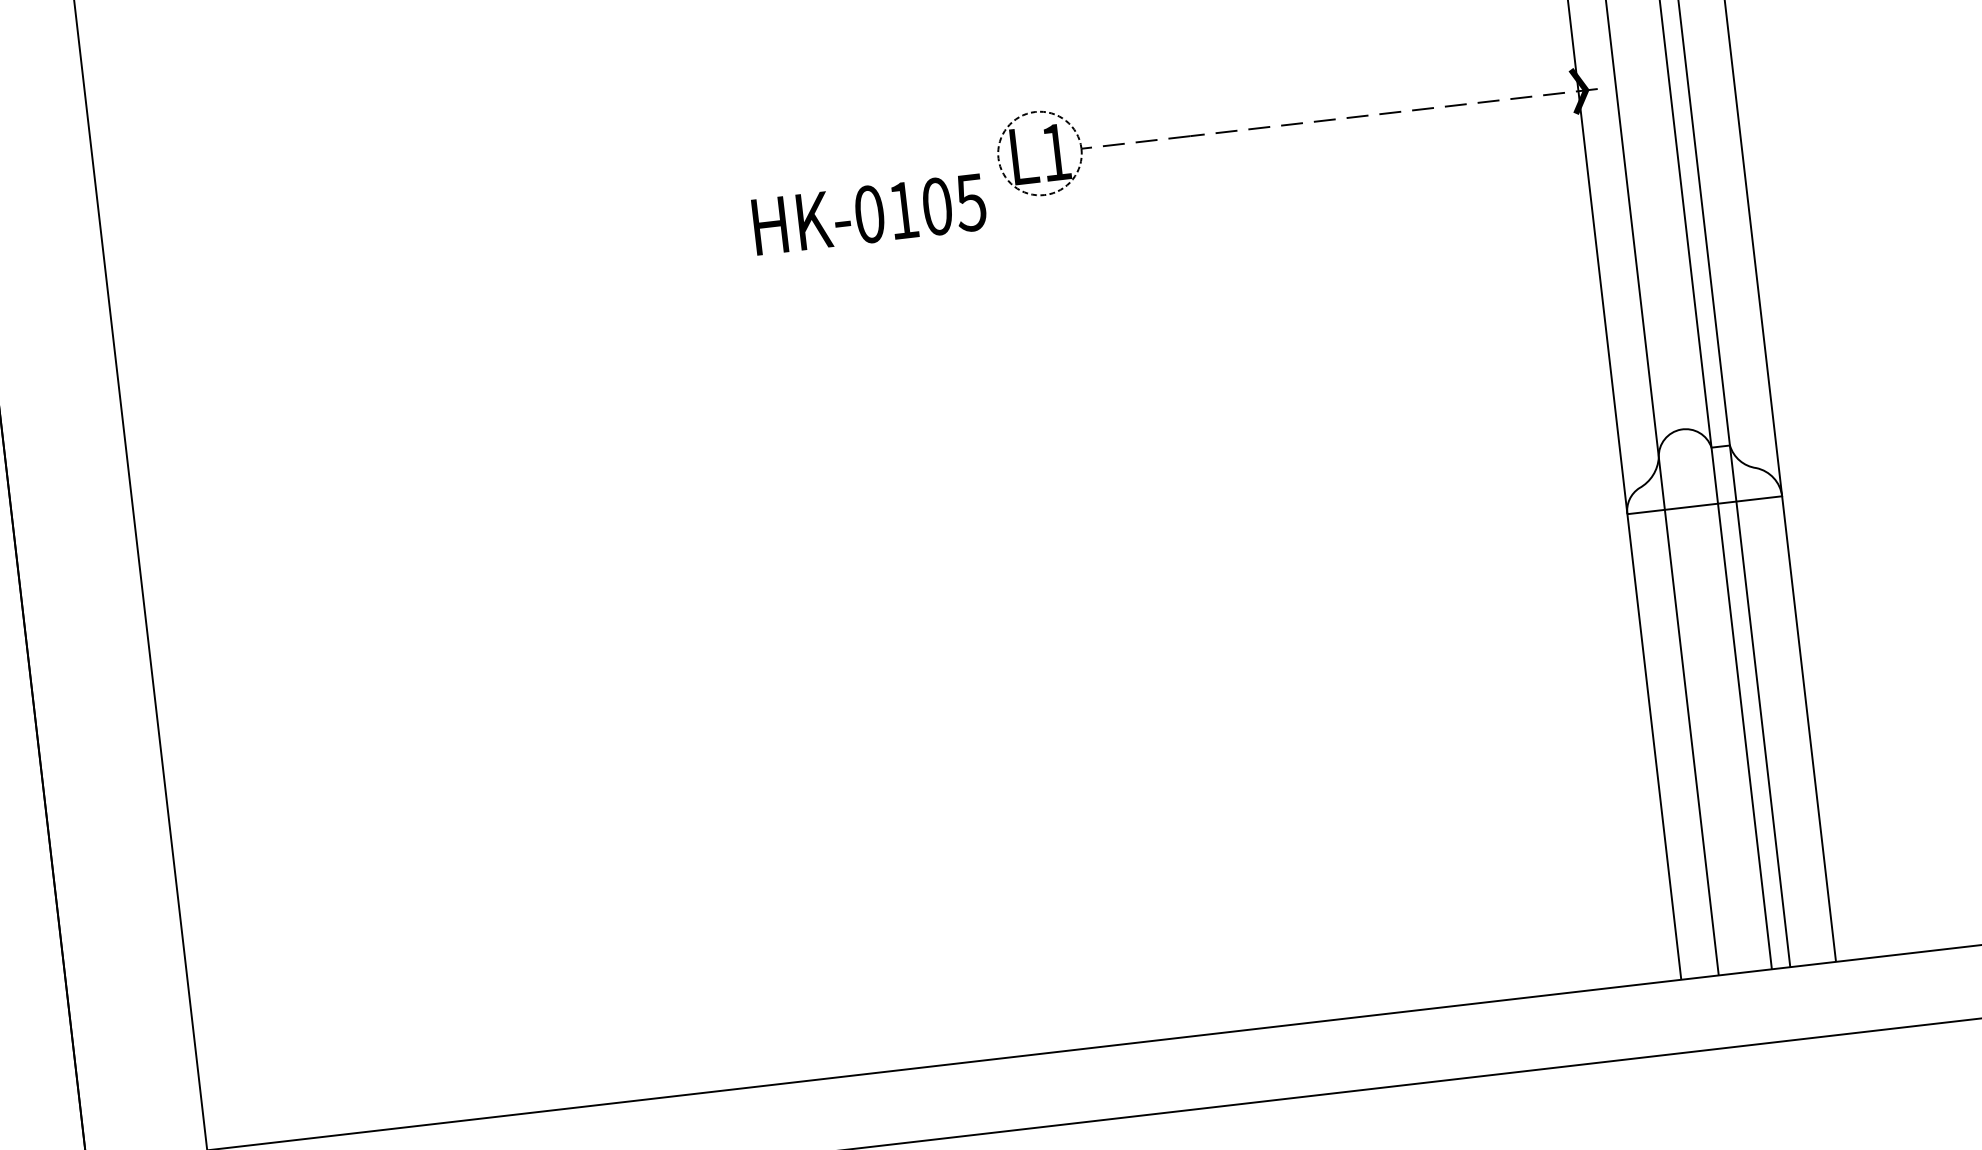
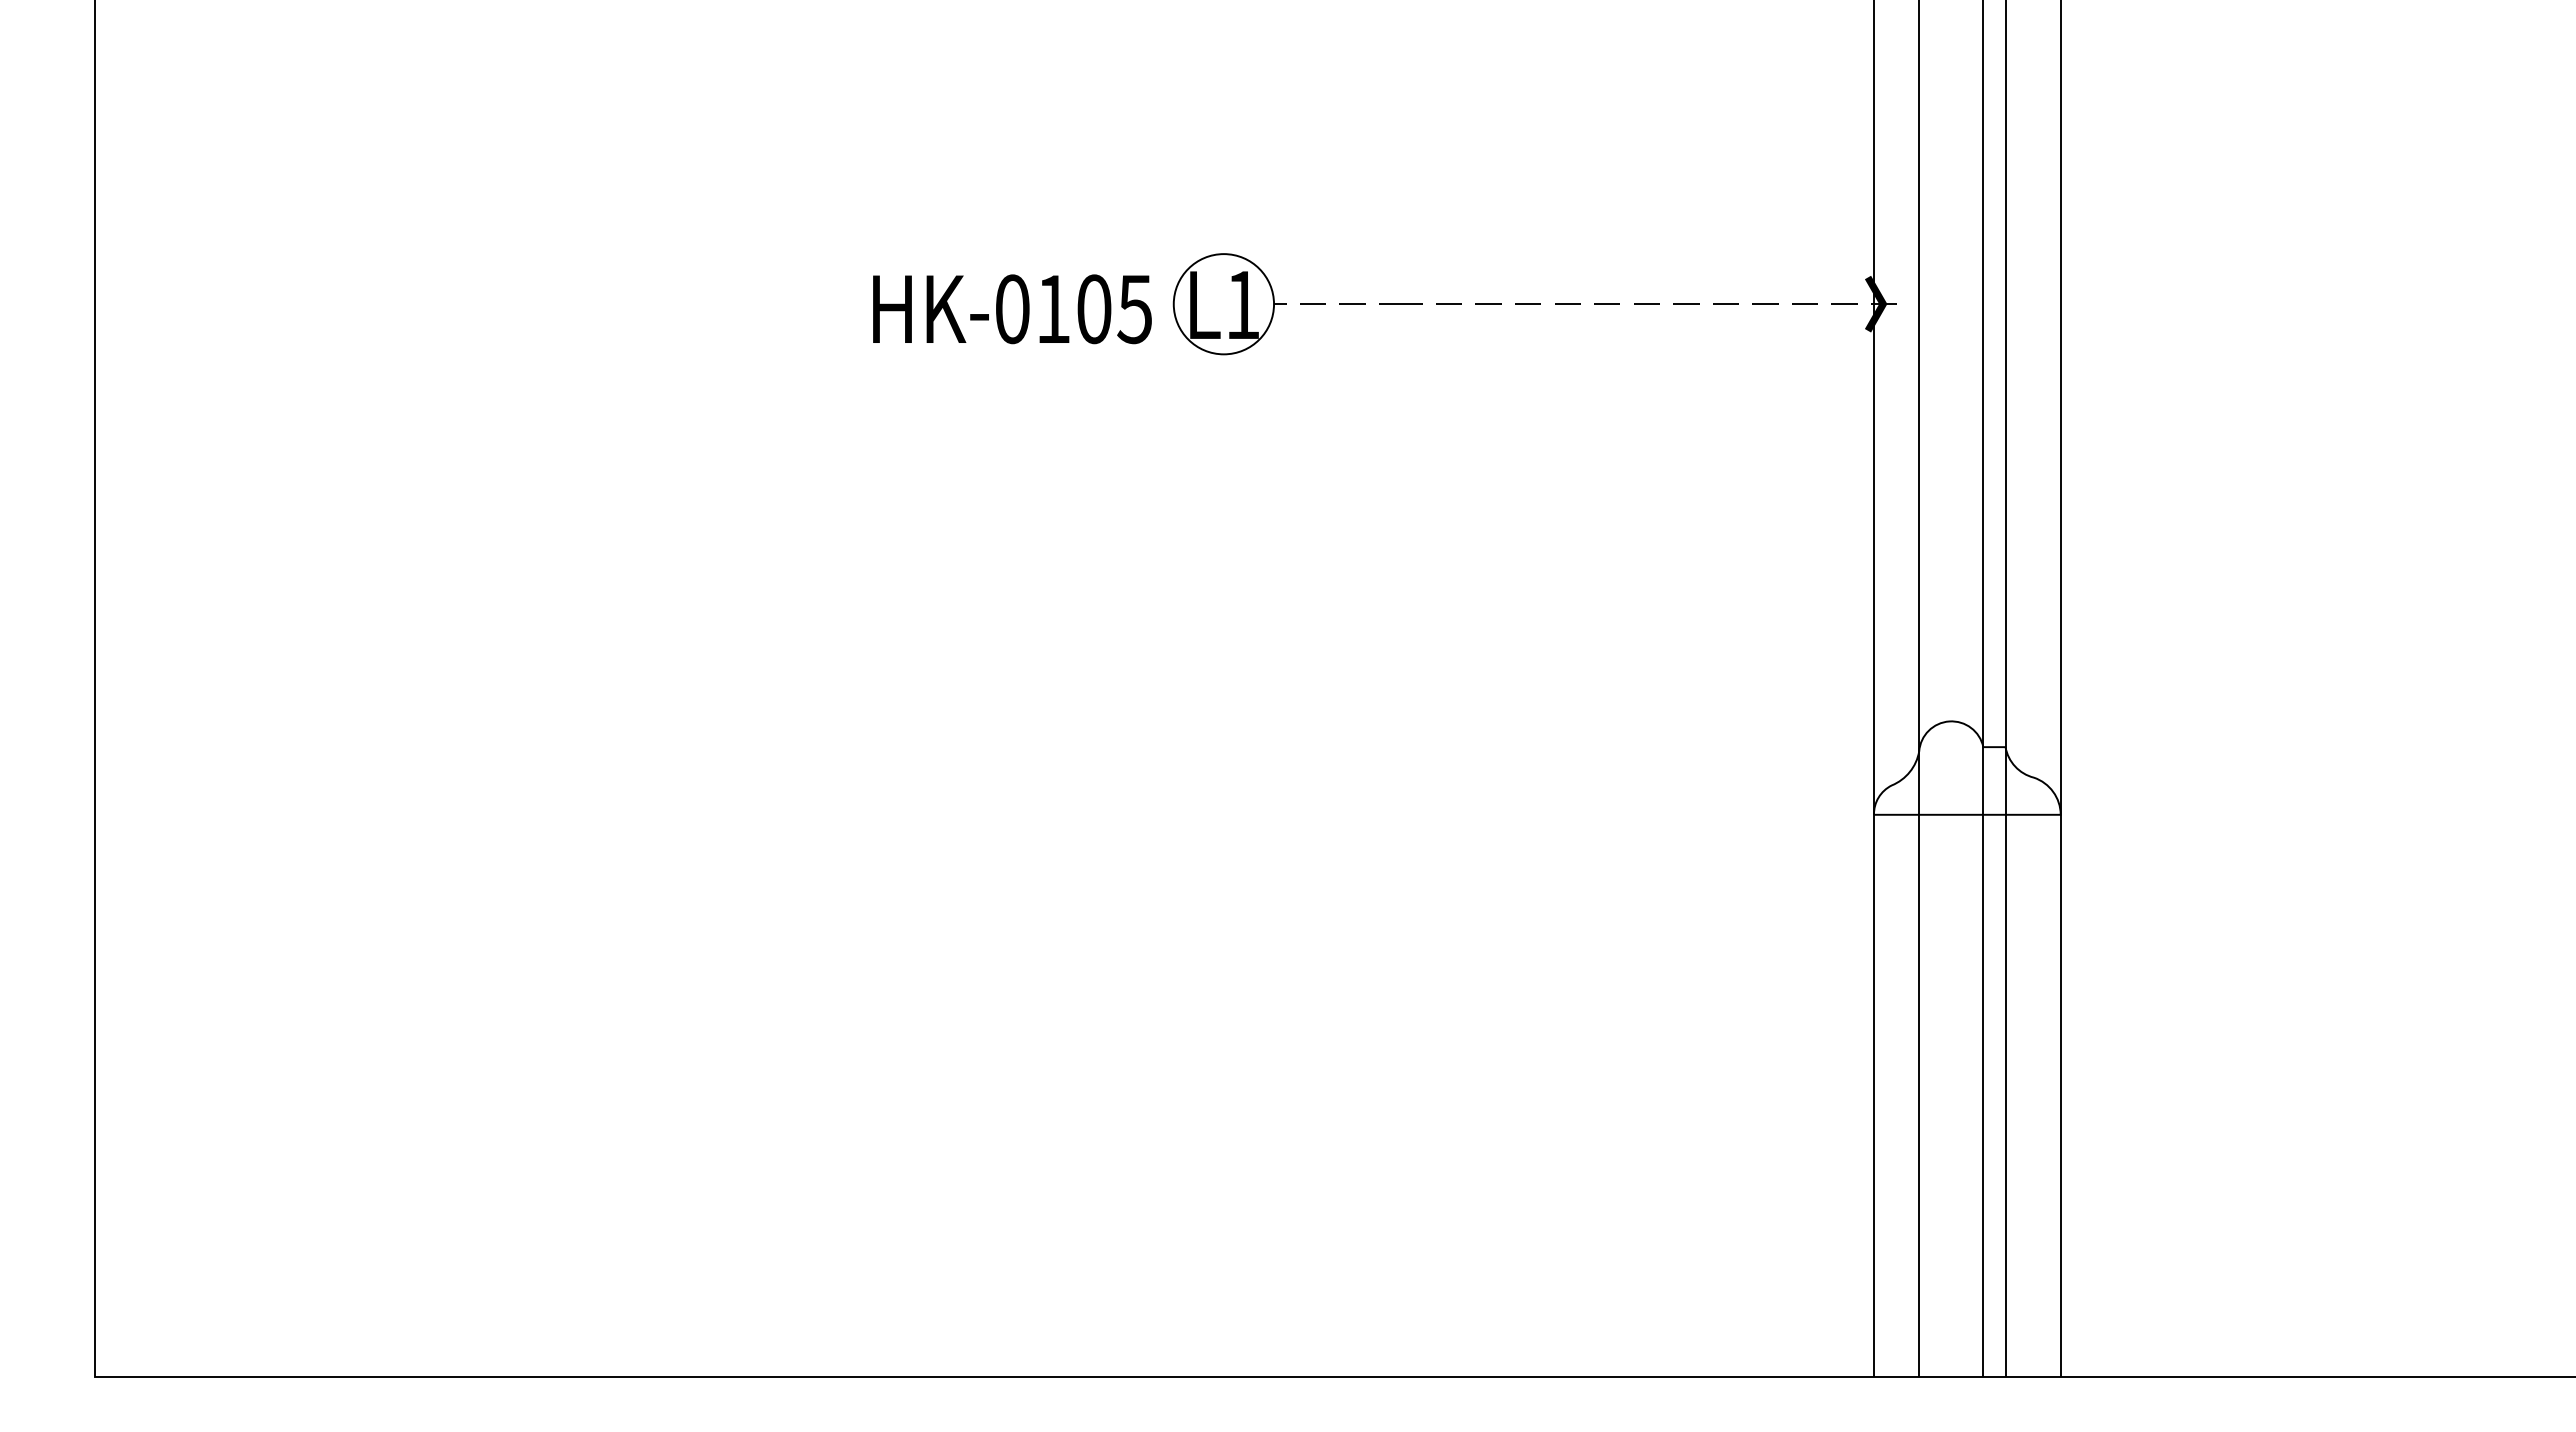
circle: (1039, 153) -> (1223, 304), dashed -> solid
text: (869, 214) -> (1012, 309), moved

